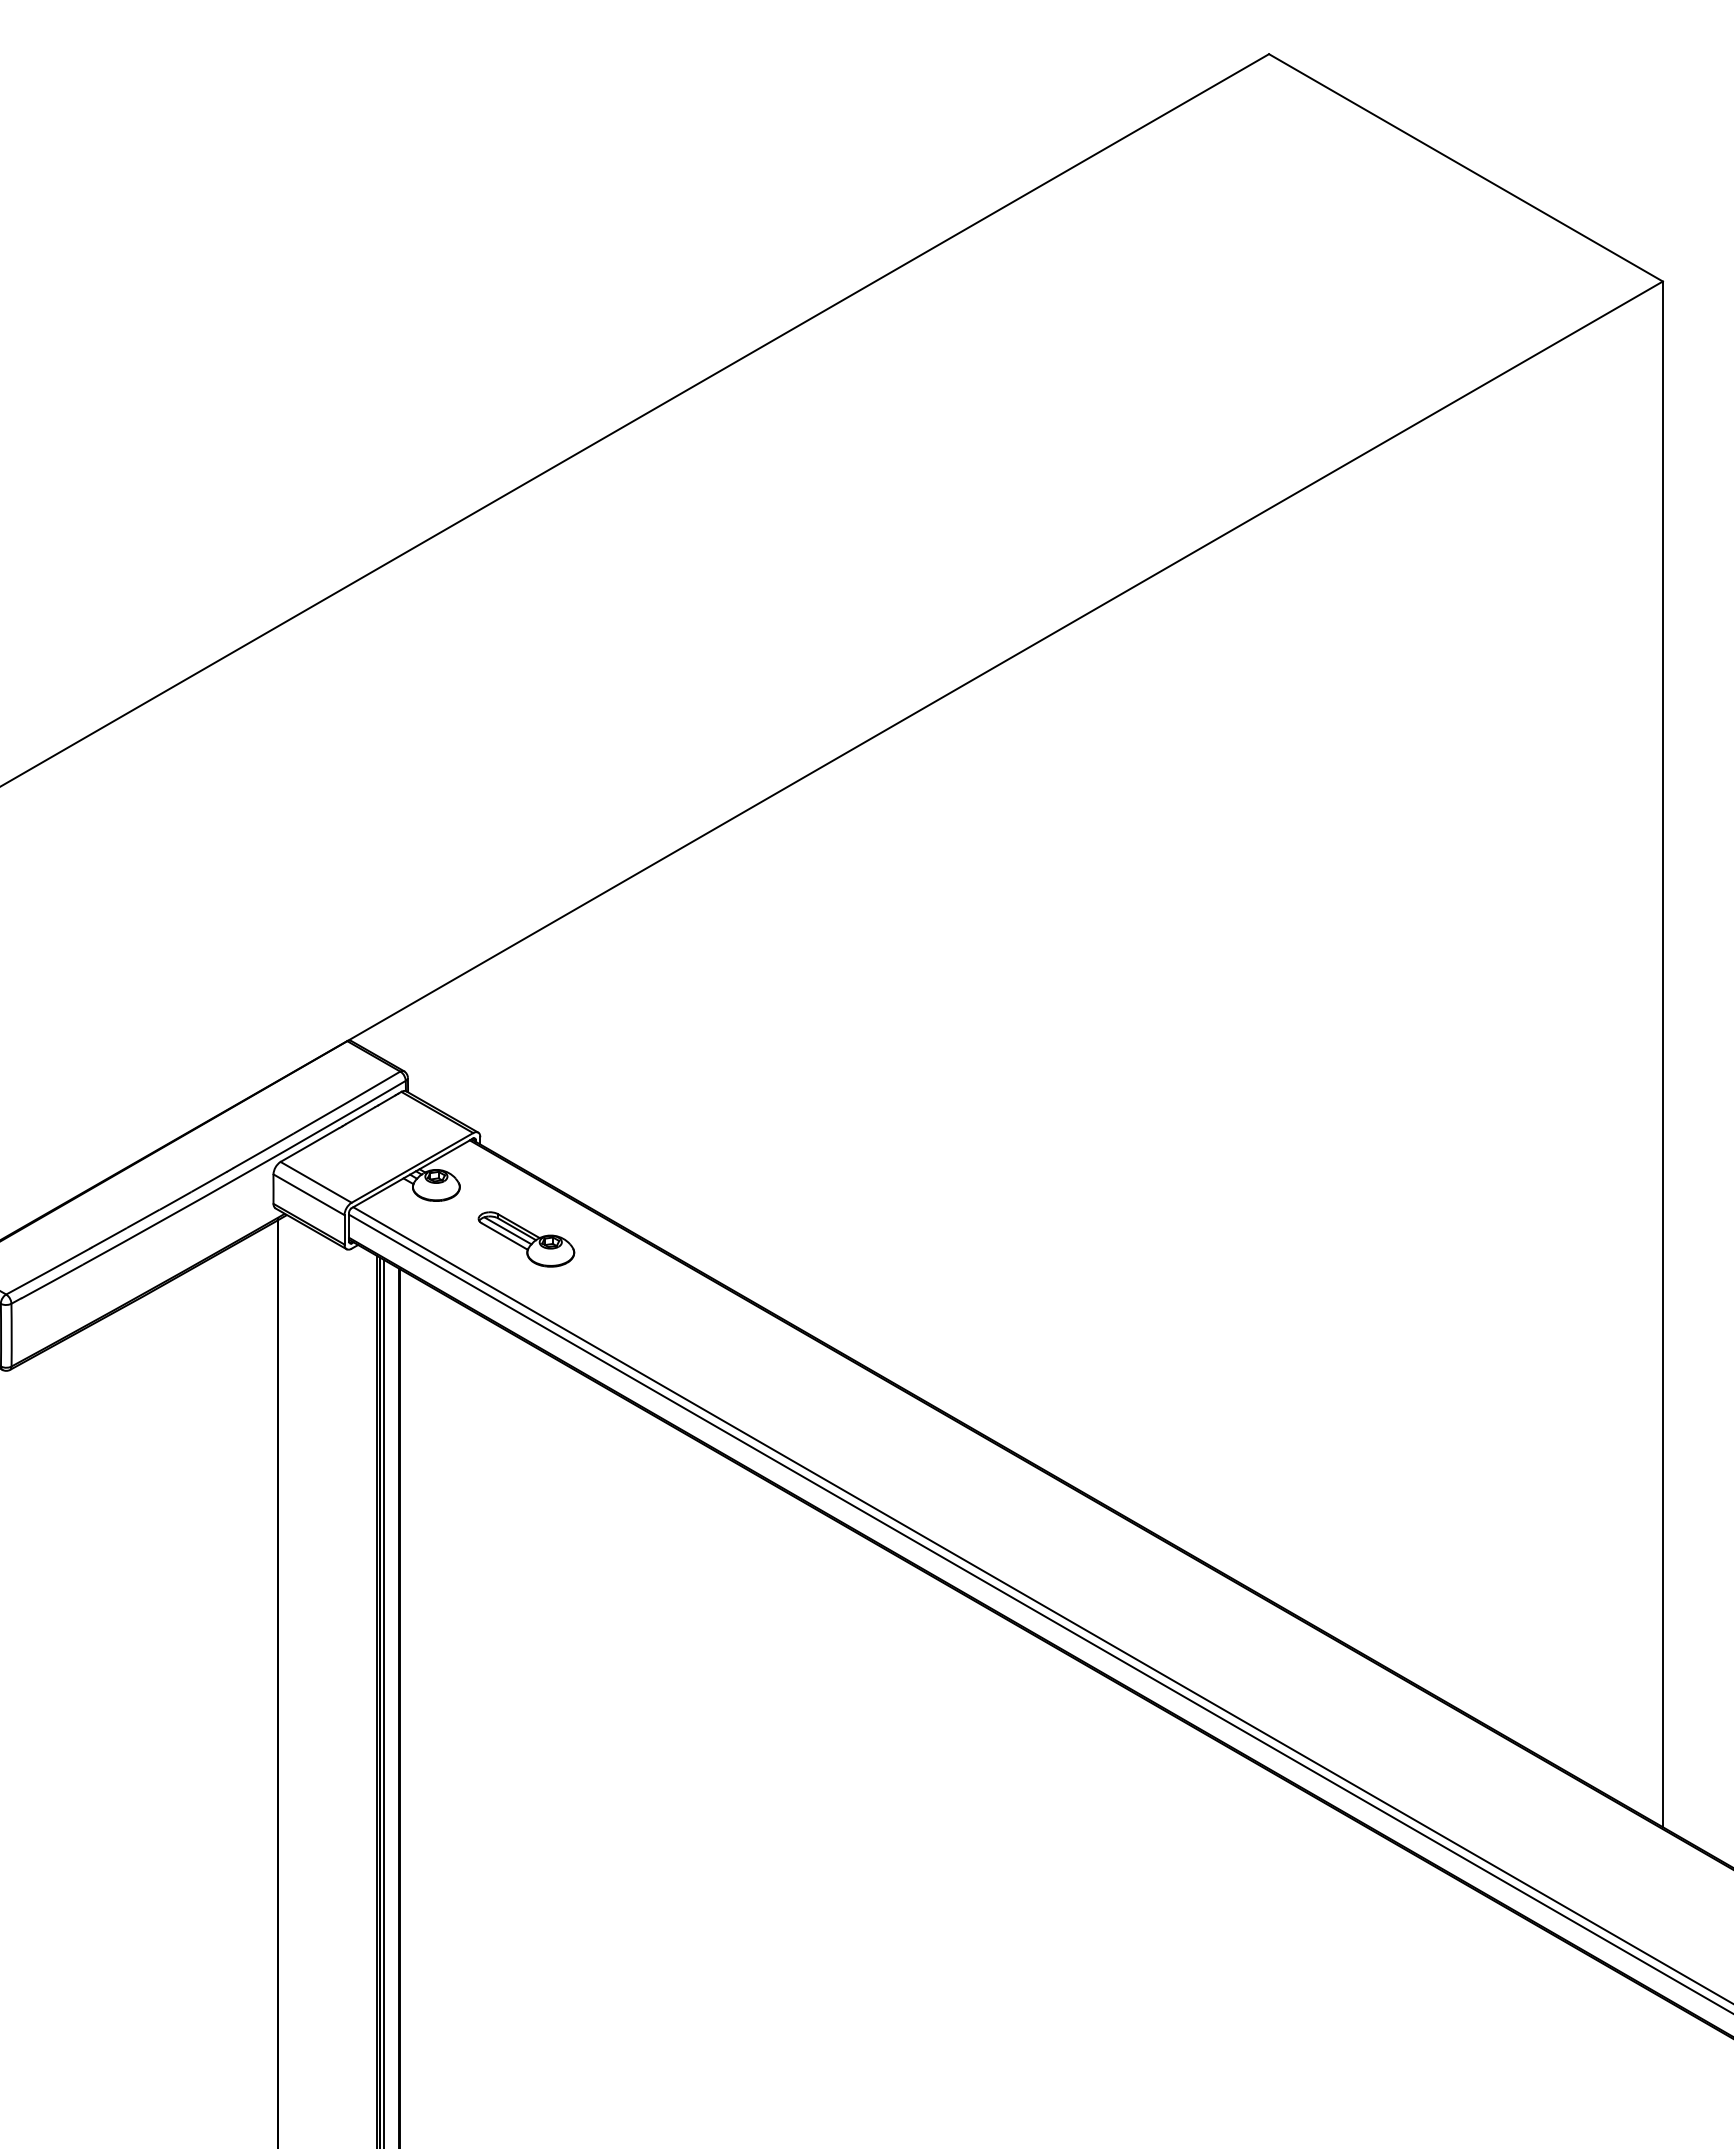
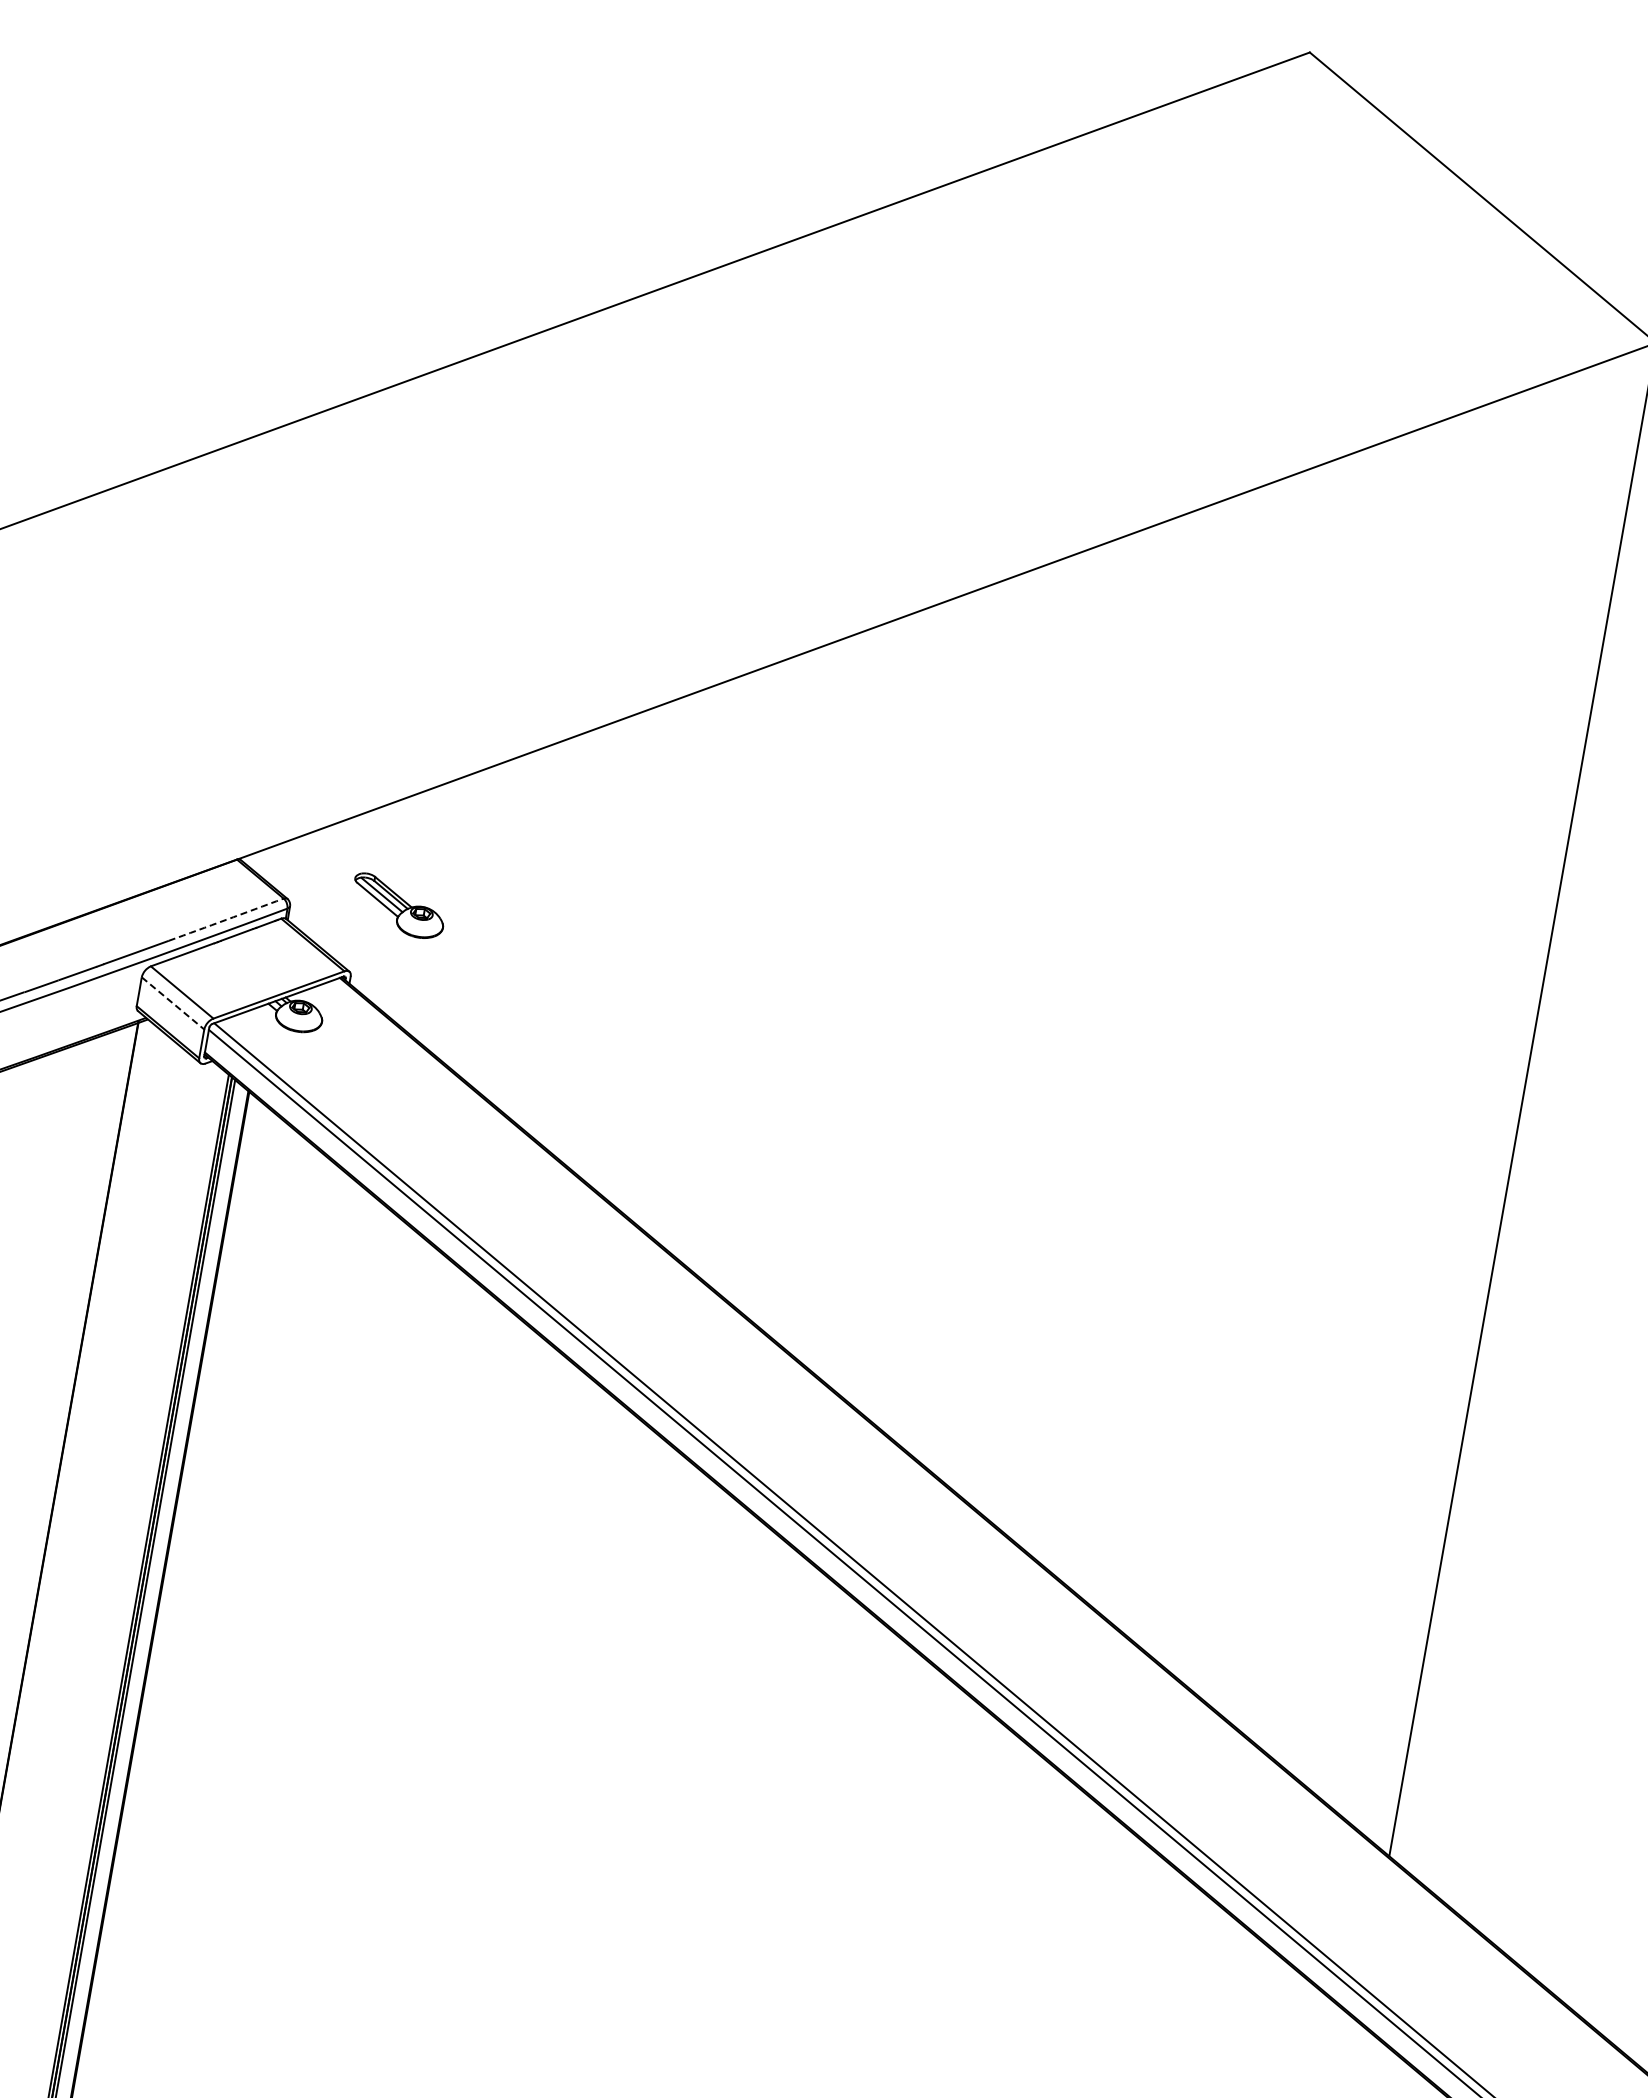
arc: (347, 1102) -> (226, 919), solid -> dashed
line: (309, 1194) -> (173, 1003), solid -> dashed
part: (526, 1239) -> (398, 906), moved

